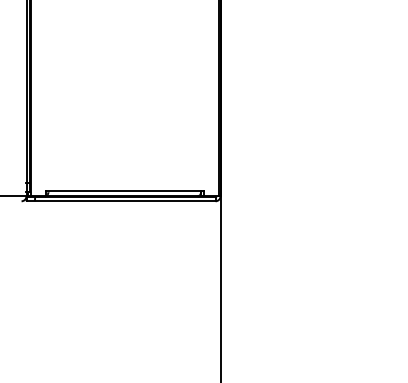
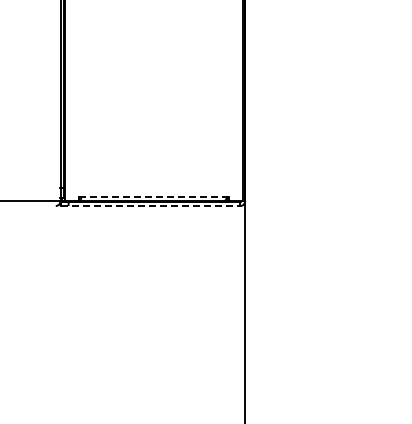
line: (125, 191) -> (154, 196), solid -> dashed
line: (121, 201) -> (150, 206), solid -> dashed

